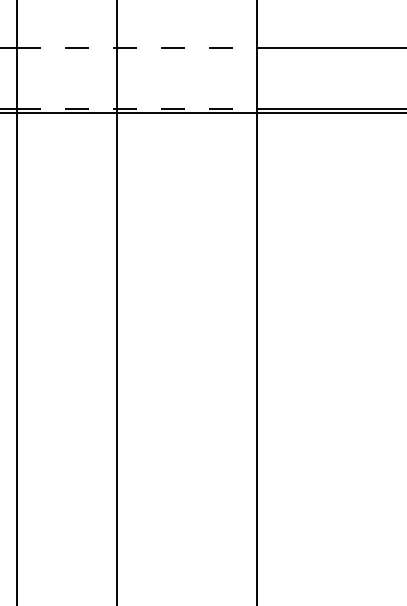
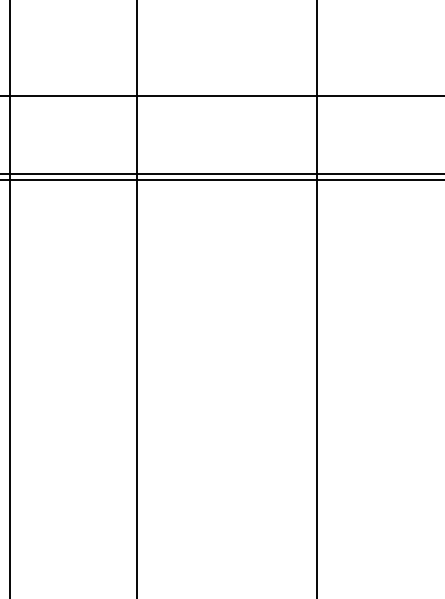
line: (136, 47) -> (162, 95), dashed -> solid
line: (136, 108) -> (162, 173), dashed -> solid

